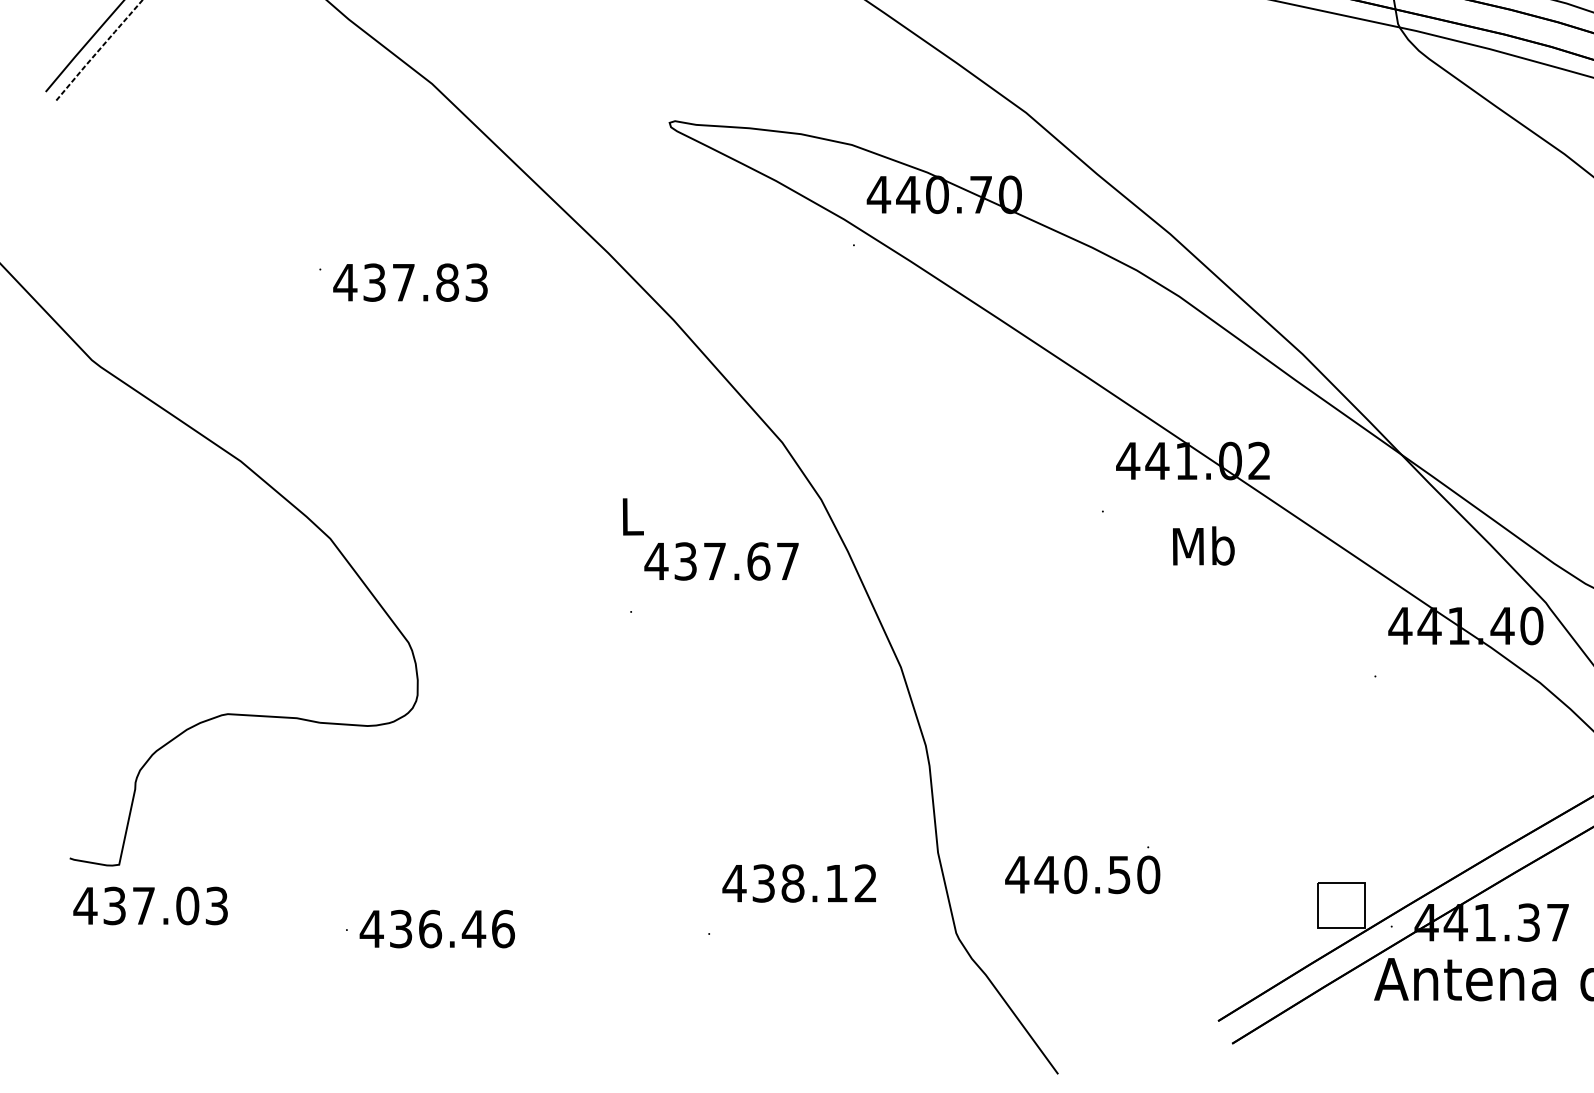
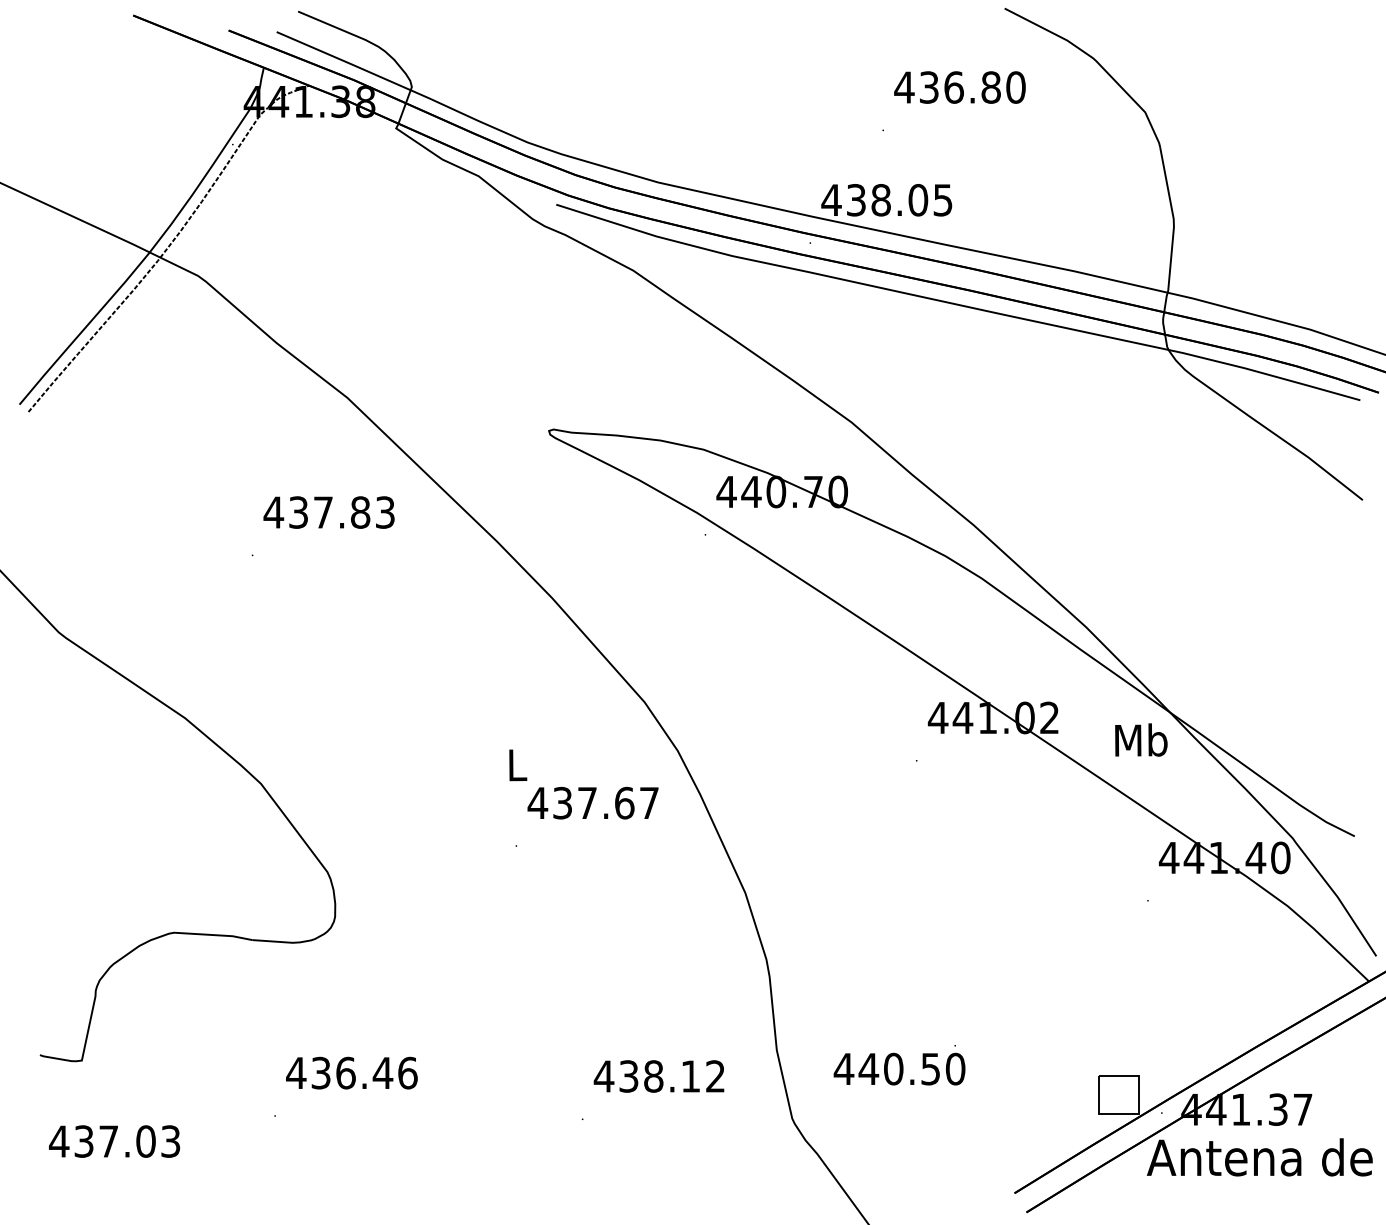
text: (409, 282) -> (328, 512), moved
text: (1203, 545) -> (1141, 739), moved
text: (150, 905) -> (114, 1141), moved
text: (436, 928) -> (351, 1072), moved

